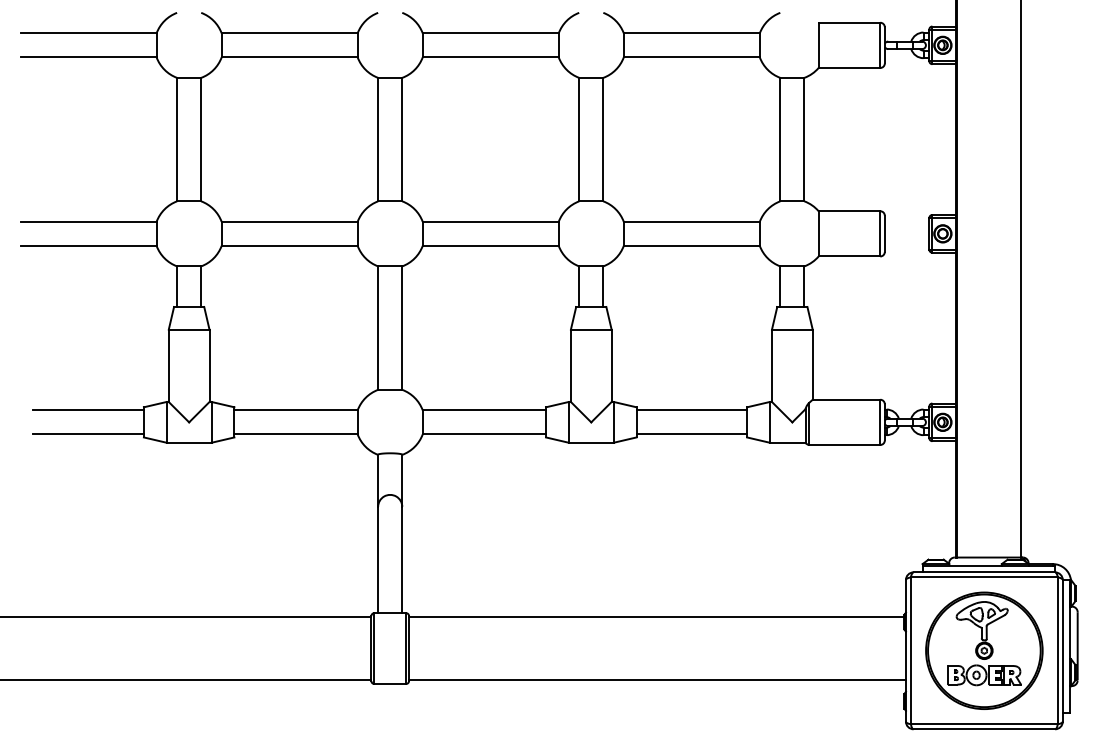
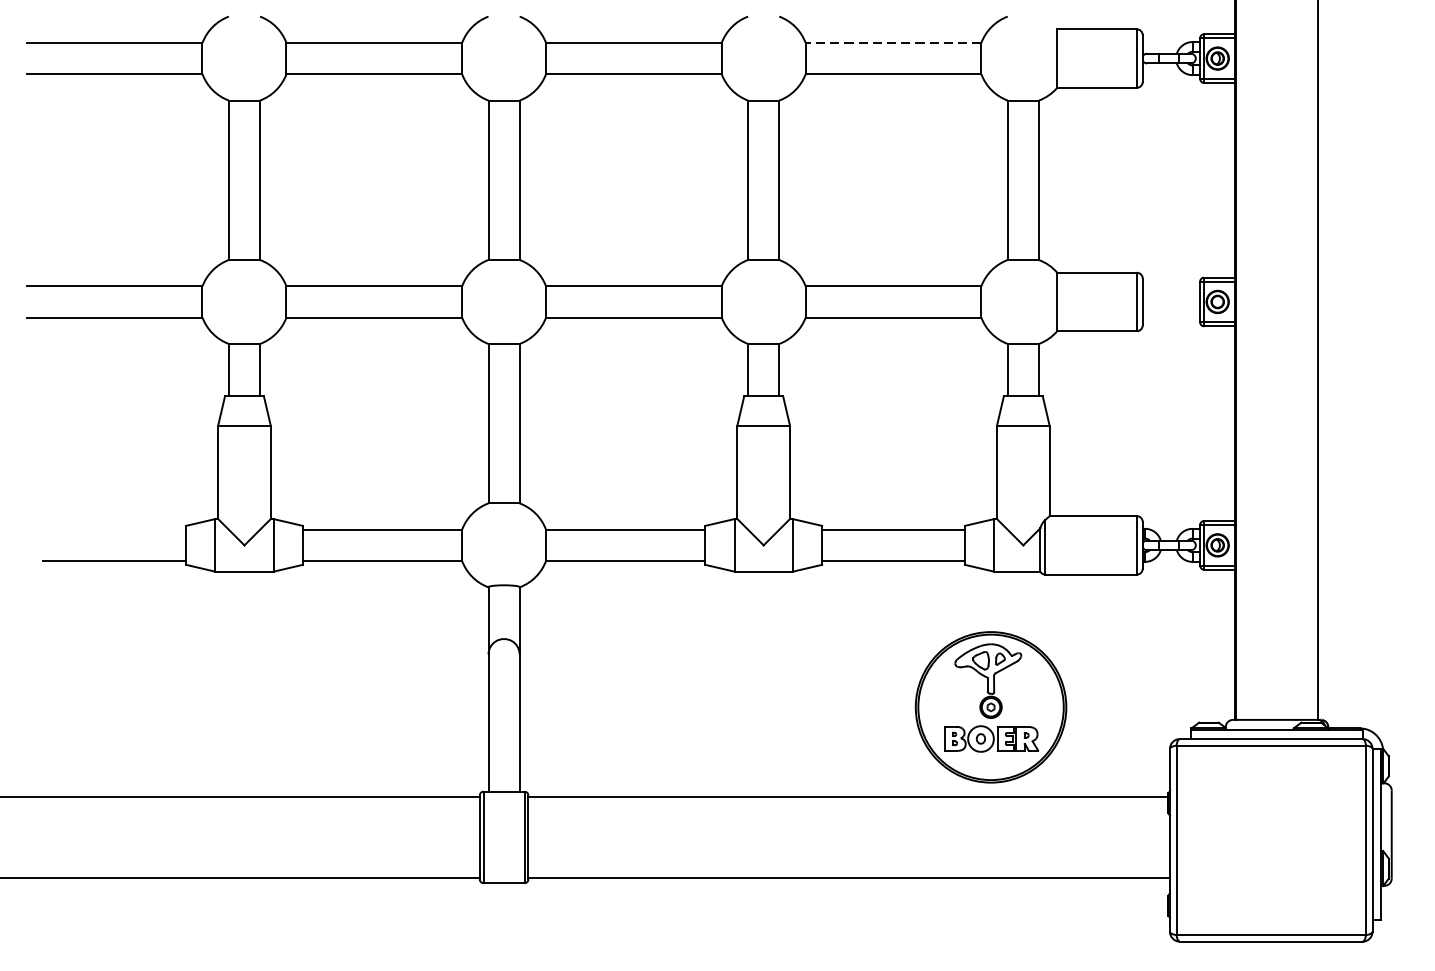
line: (691, 33) -> (893, 43), solid -> dashed
line: (88, 410) -> (114, 530), removed
part: (984, 650) -> (991, 706), moved

